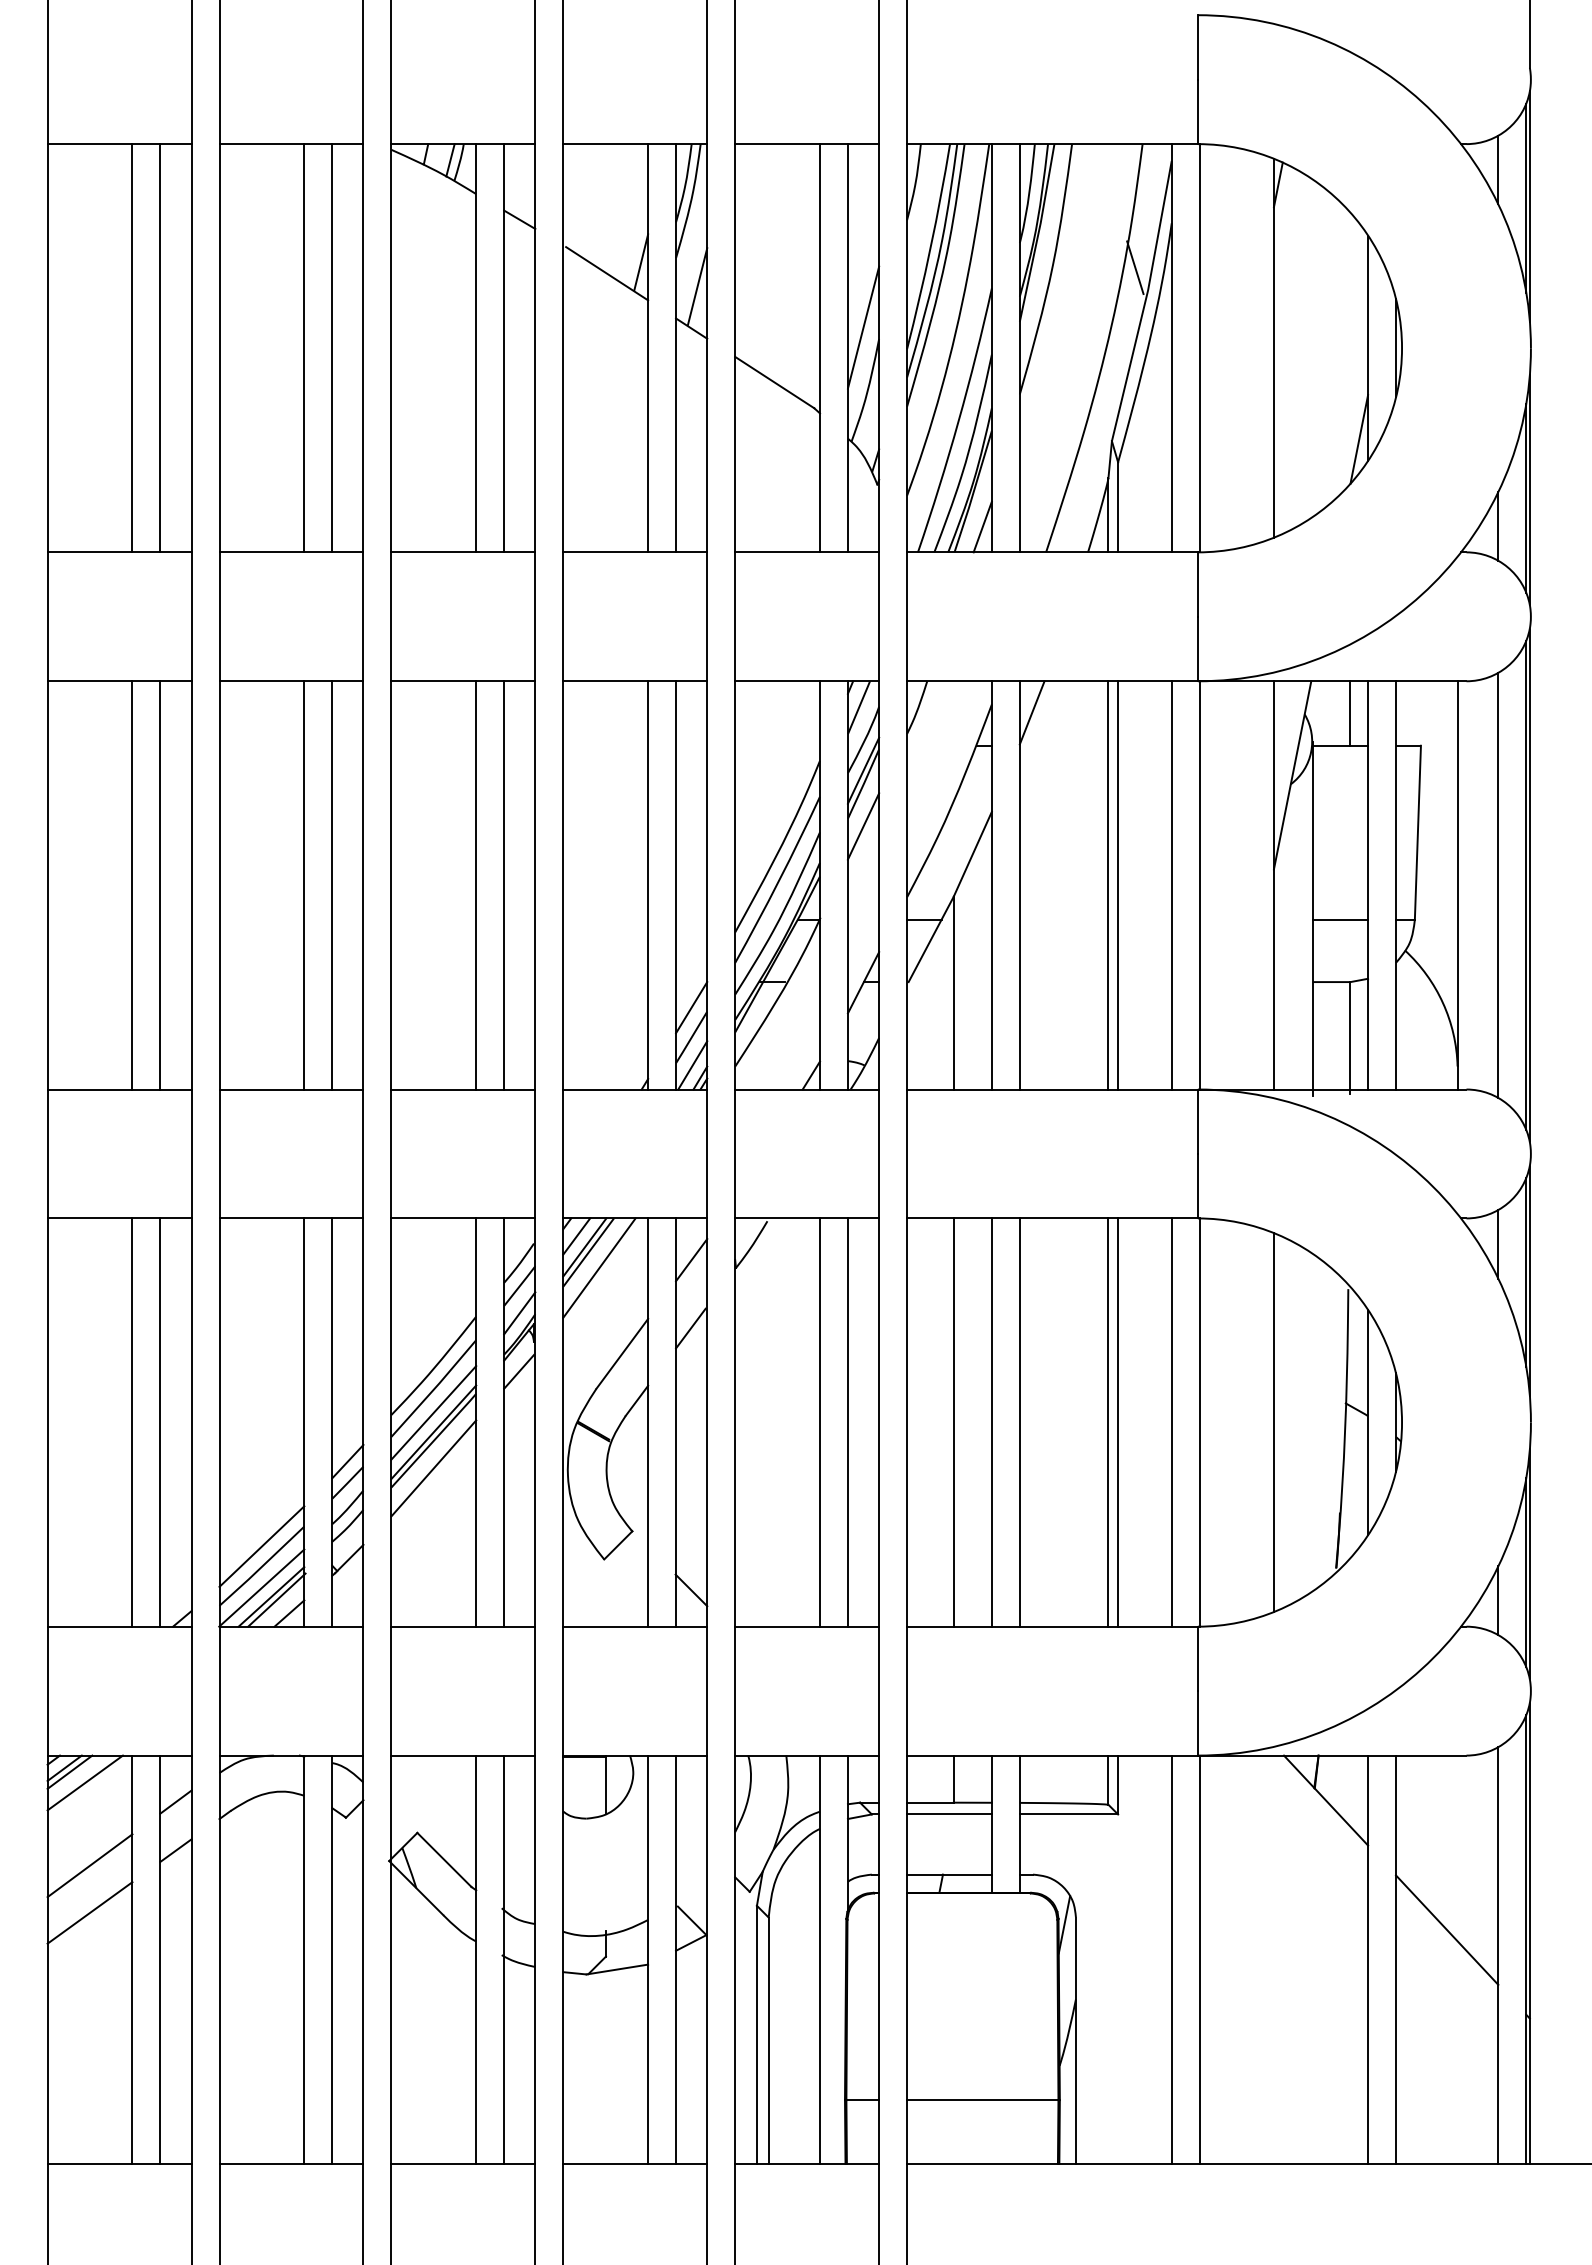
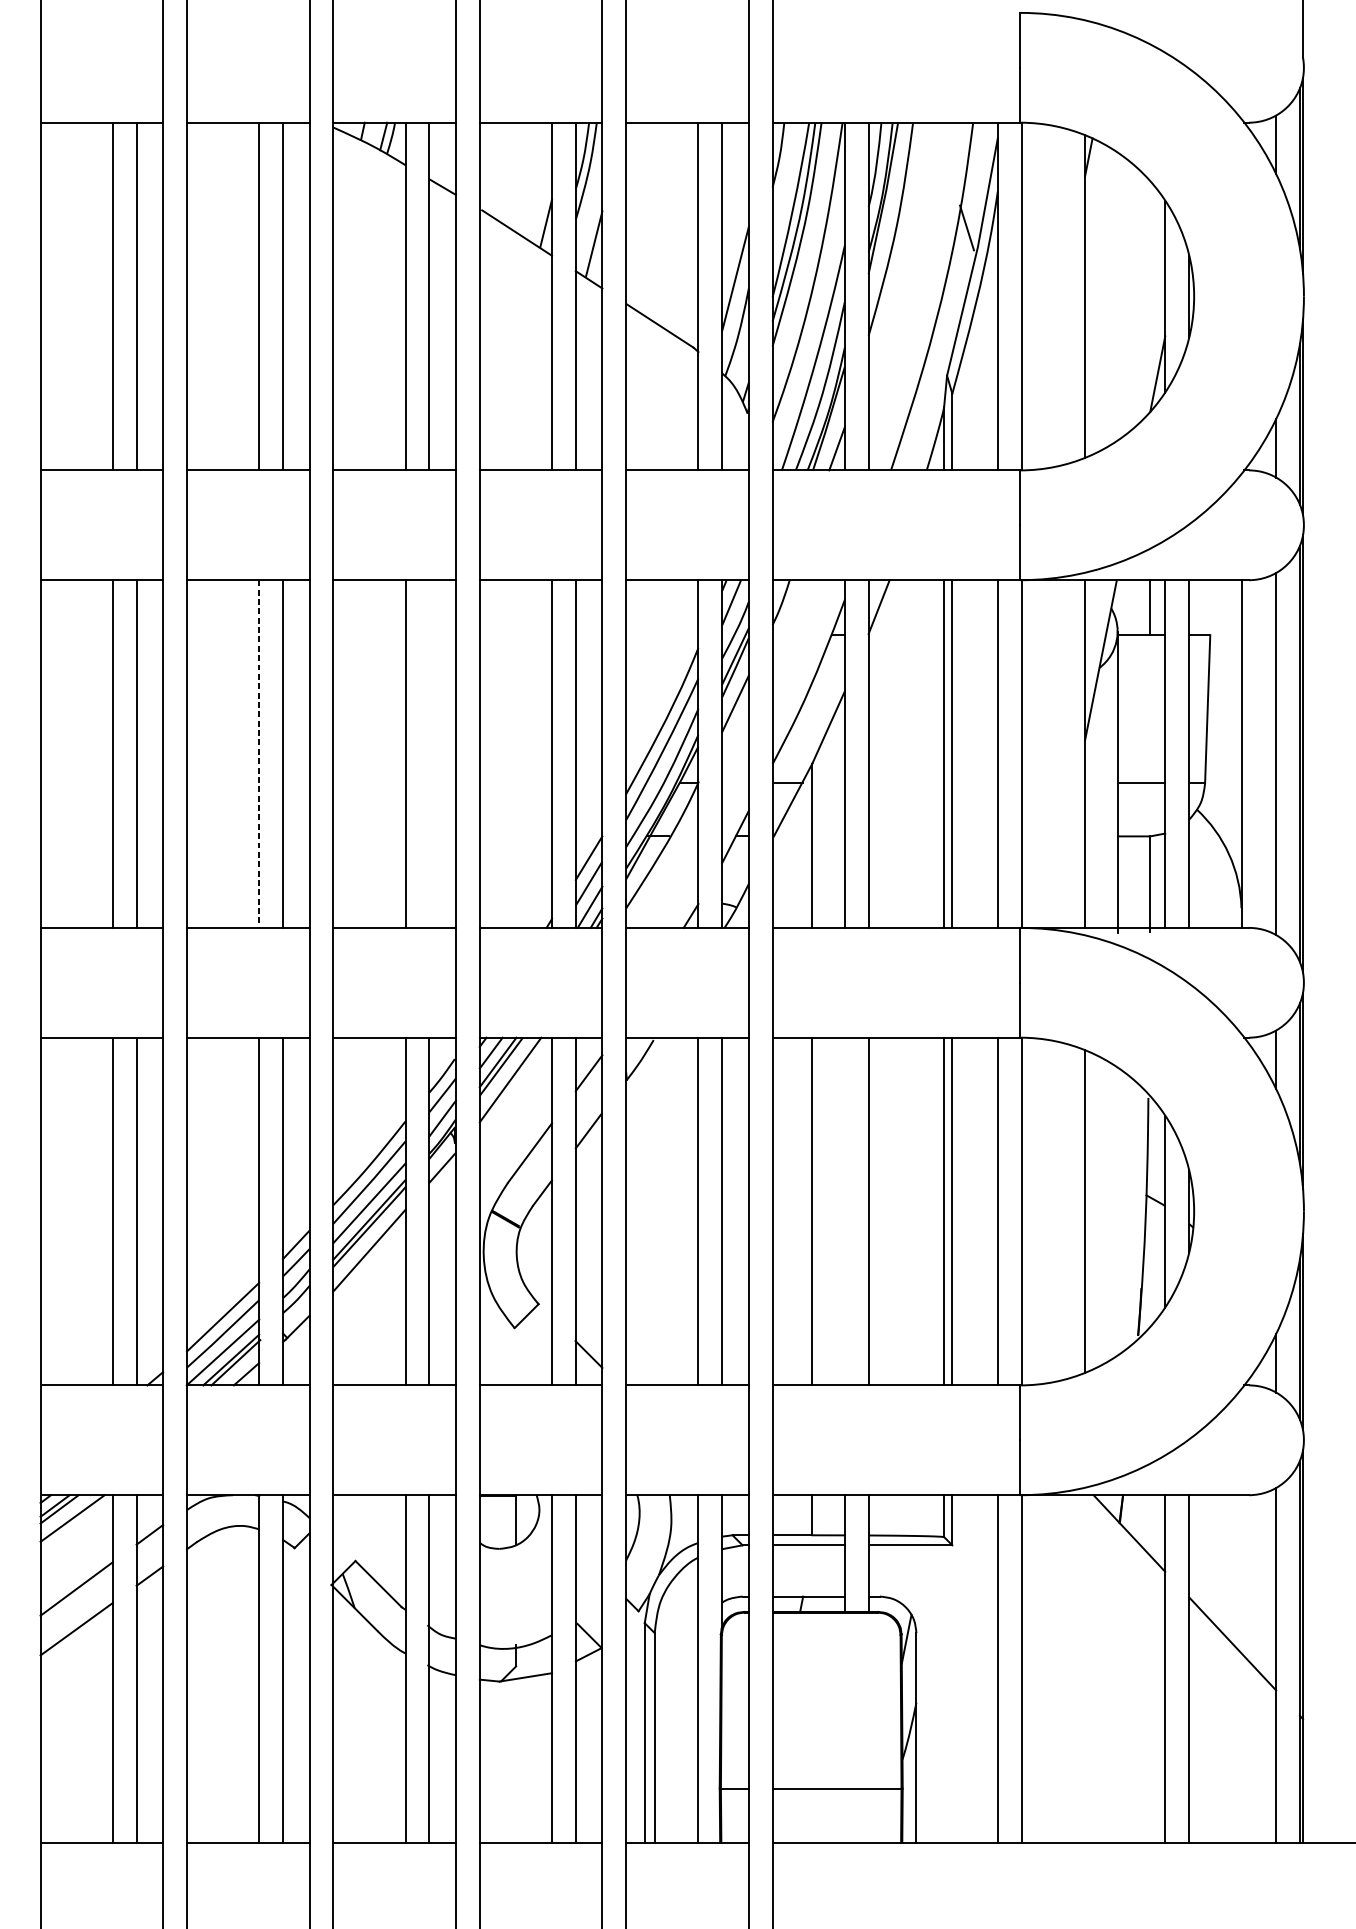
line: (304, 885) -> (259, 754), solid -> dashed
line: (504, 885) -> (429, 754), removed
line: (991, 1422) -> (844, 1211), removed

